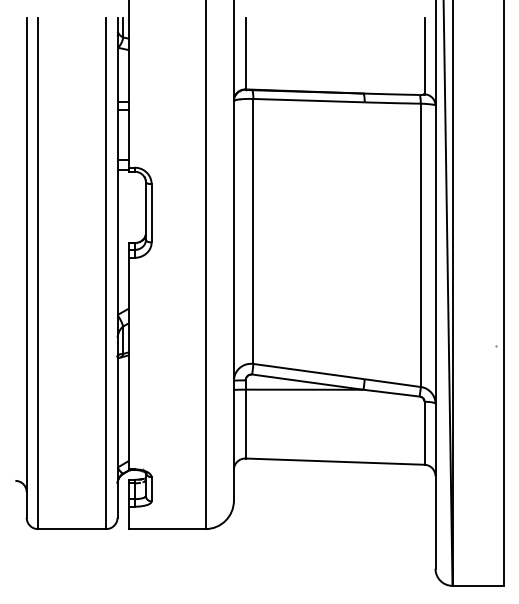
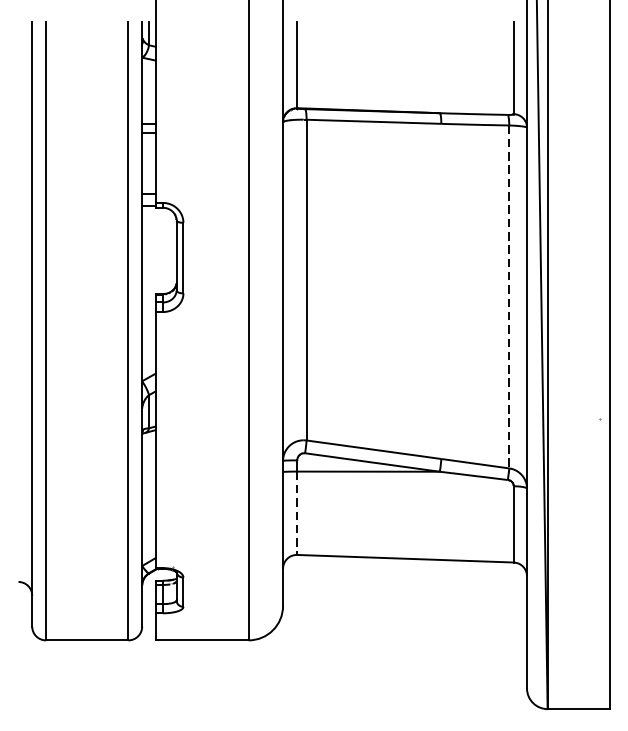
line: (420, 245) -> (508, 297), solid -> dashed
line: (245, 424) -> (297, 513), solid -> dashed

